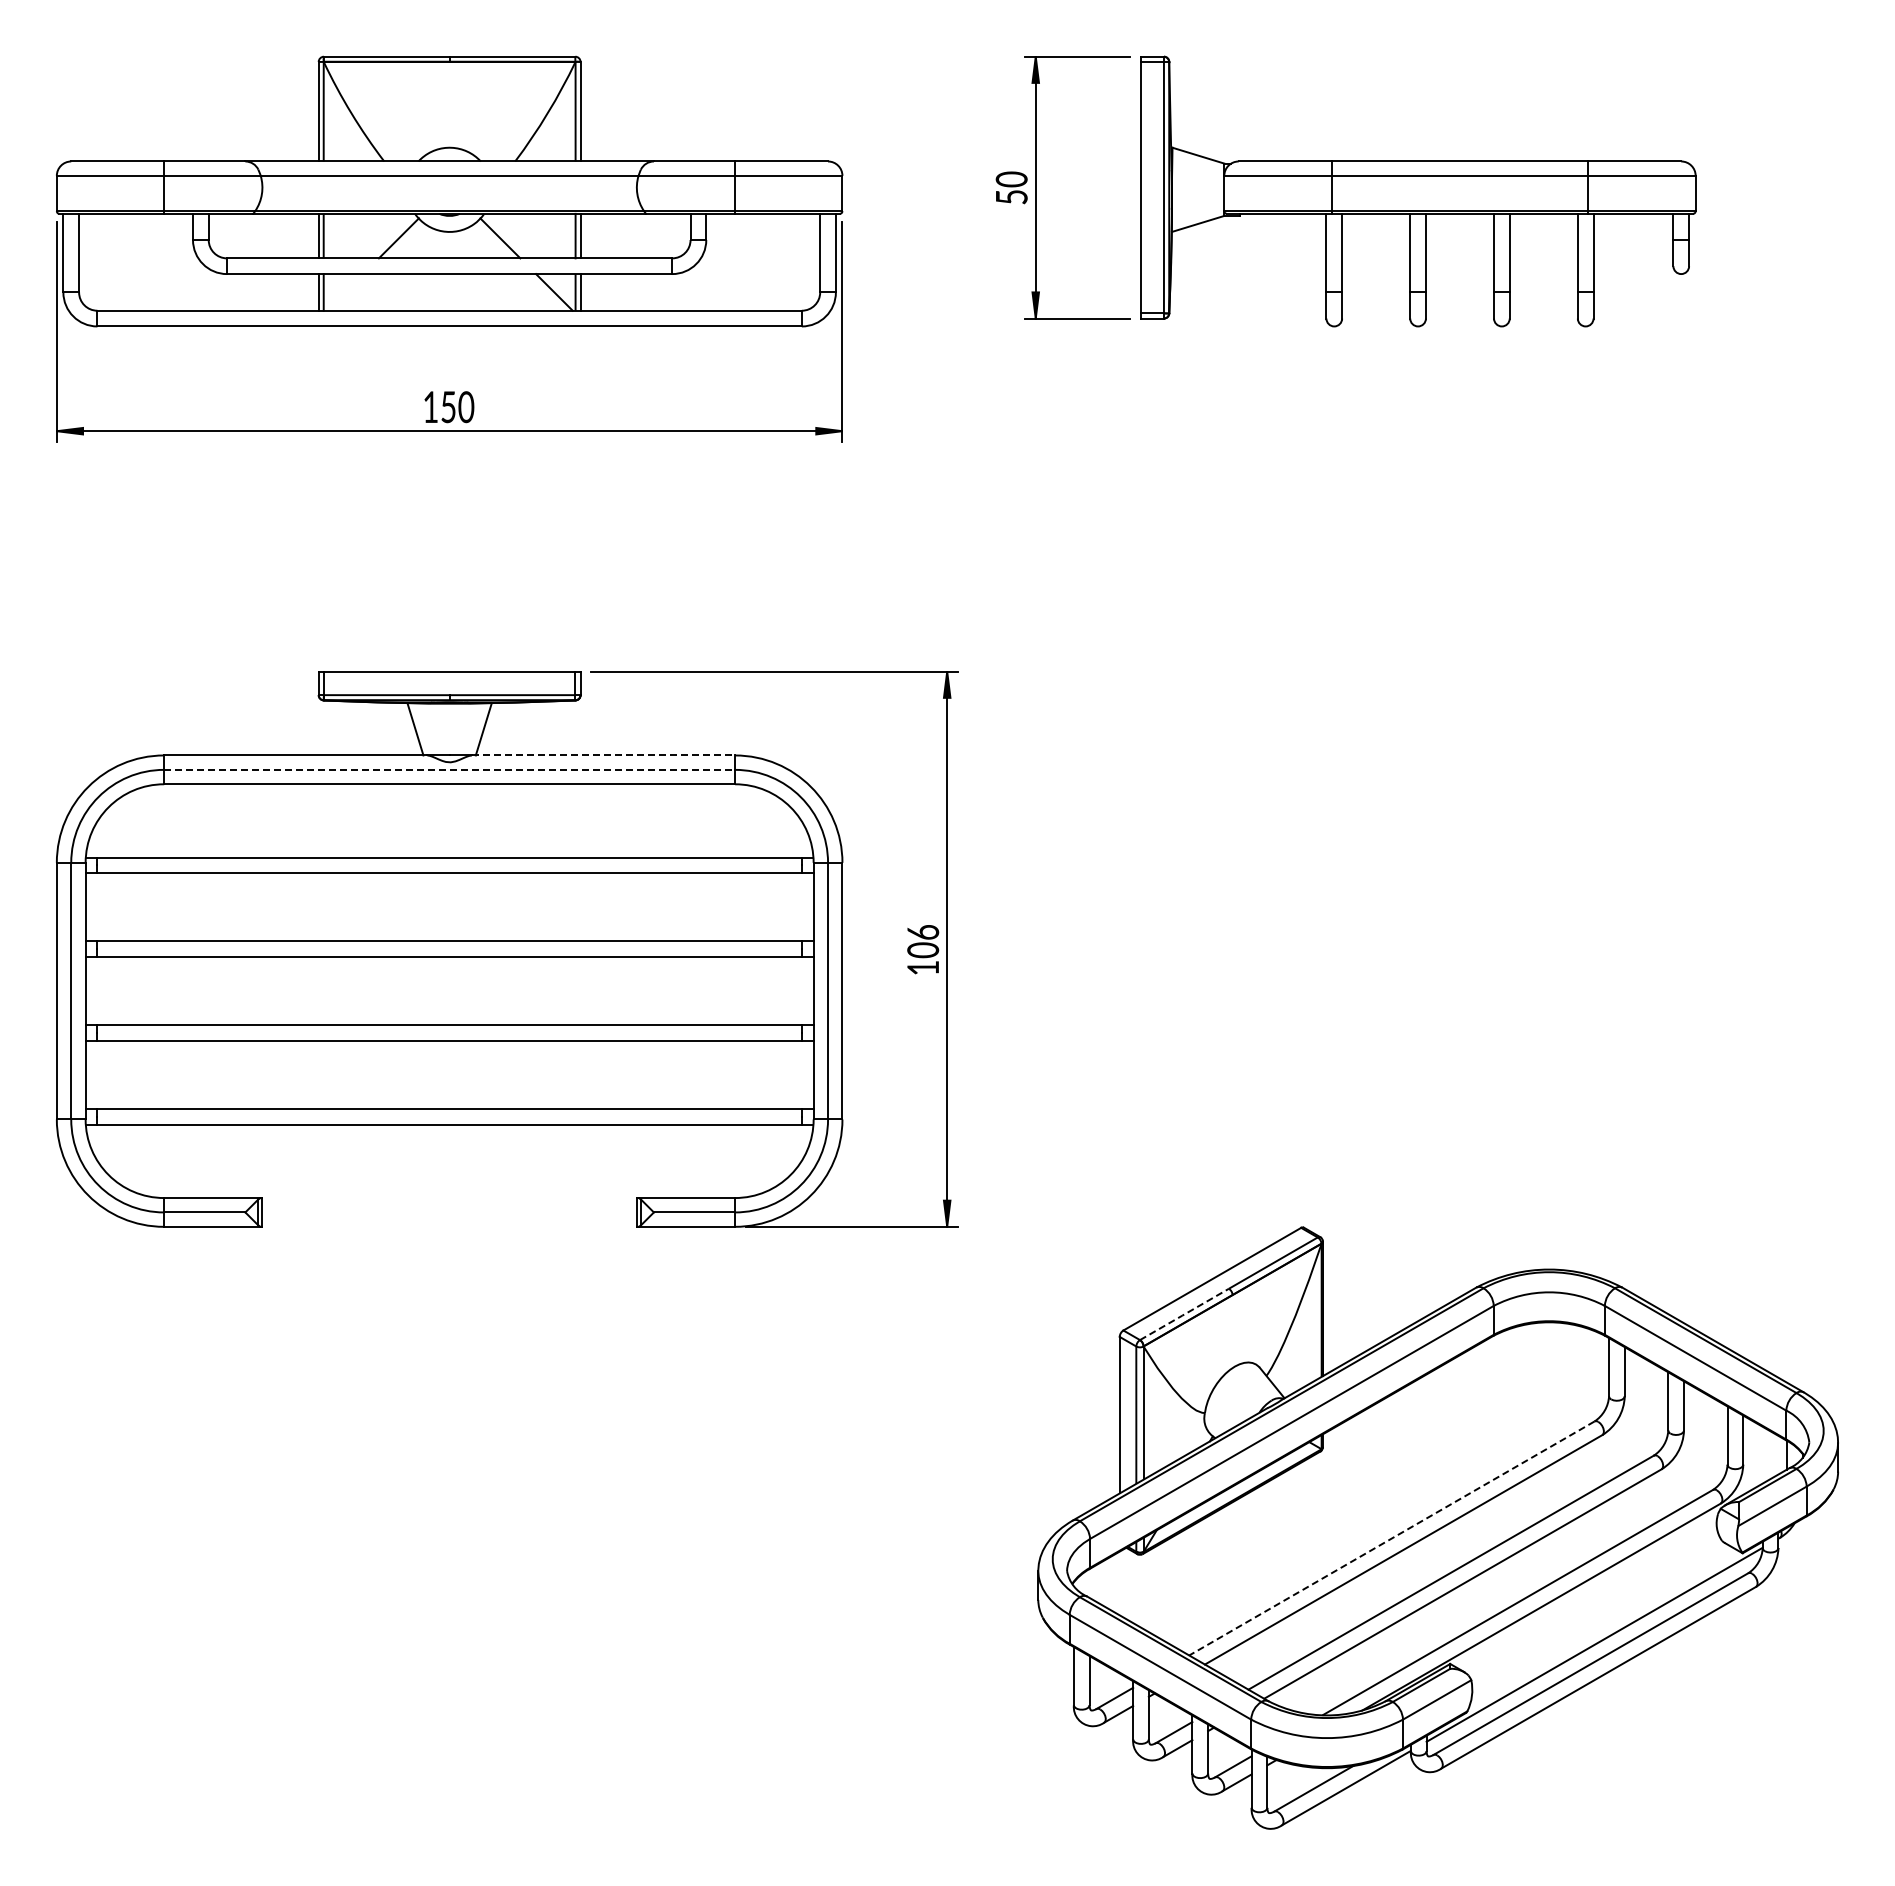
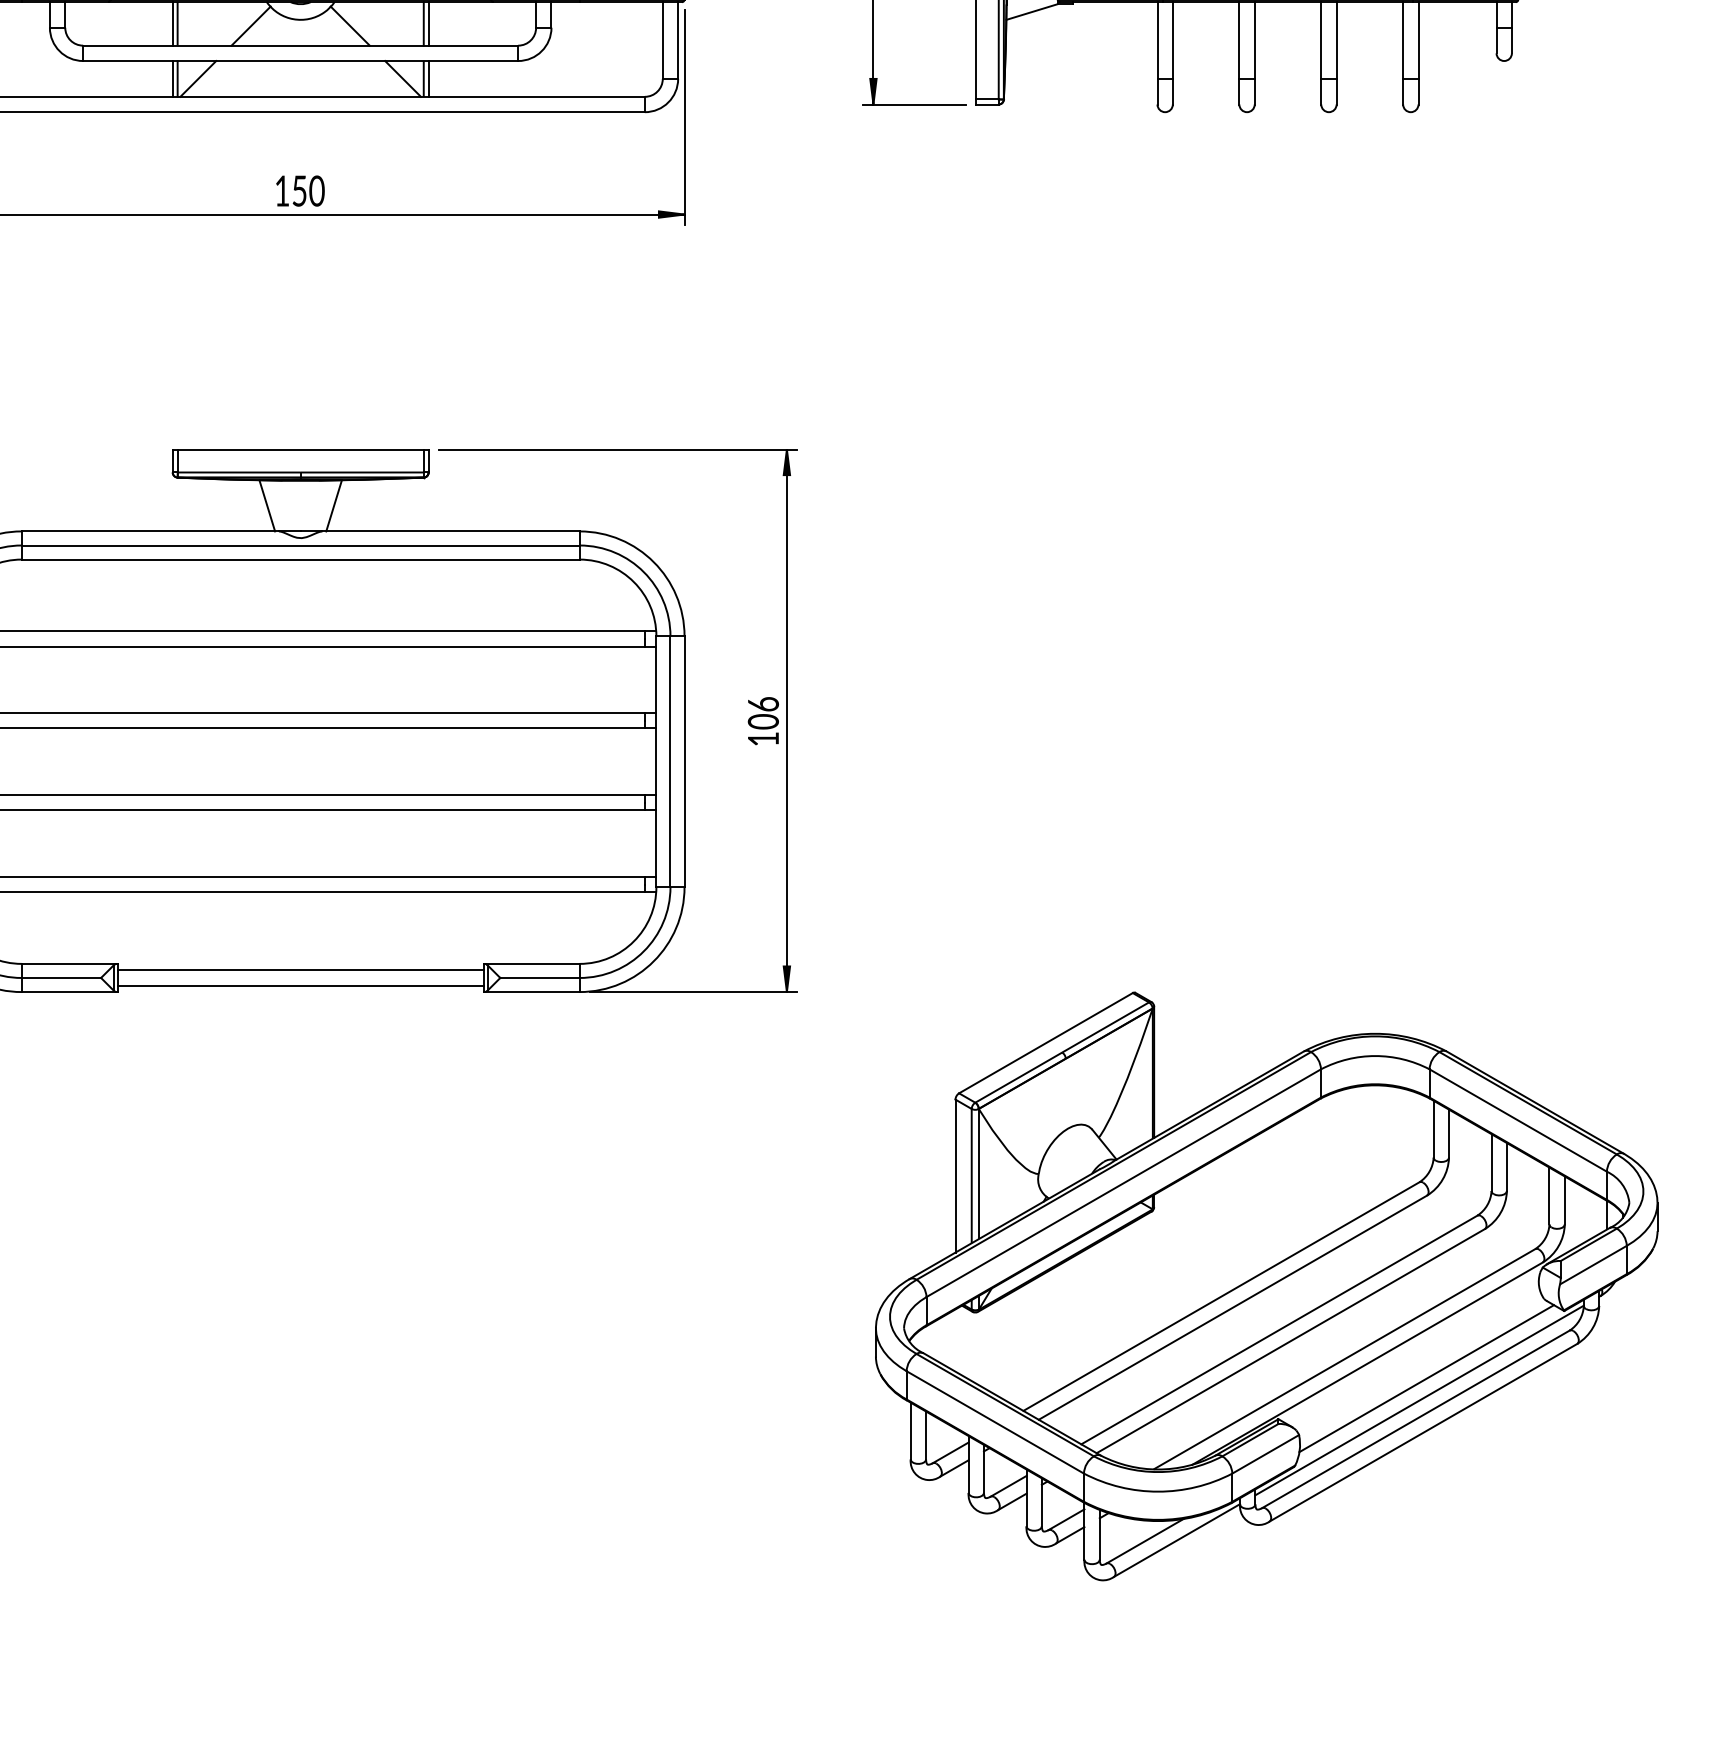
line: (344, 292) -> (197, 79), added
line: (603, 755) -> (451, 531), dashed -> solid
line: (450, 769) -> (301, 545), dashed -> solid
line: (449, 1204) -> (300, 970), added
line: (449, 1220) -> (300, 985), added
line: (1184, 1314) -> (1018, 1077), dashed -> solid
line: (1391, 1538) -> (1221, 1296), dashed -> solid
line: (1601, 1622) -> (1426, 1378), added

